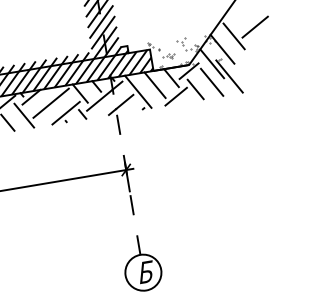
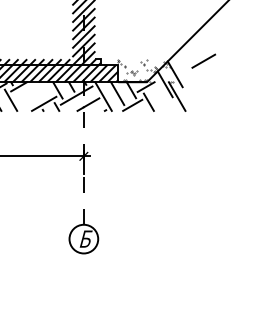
line: (233, 36) -> (185, 65), removed
line: (211, 81) -> (162, 98), removed
line: (50, 103) -> (33, 94), removed

